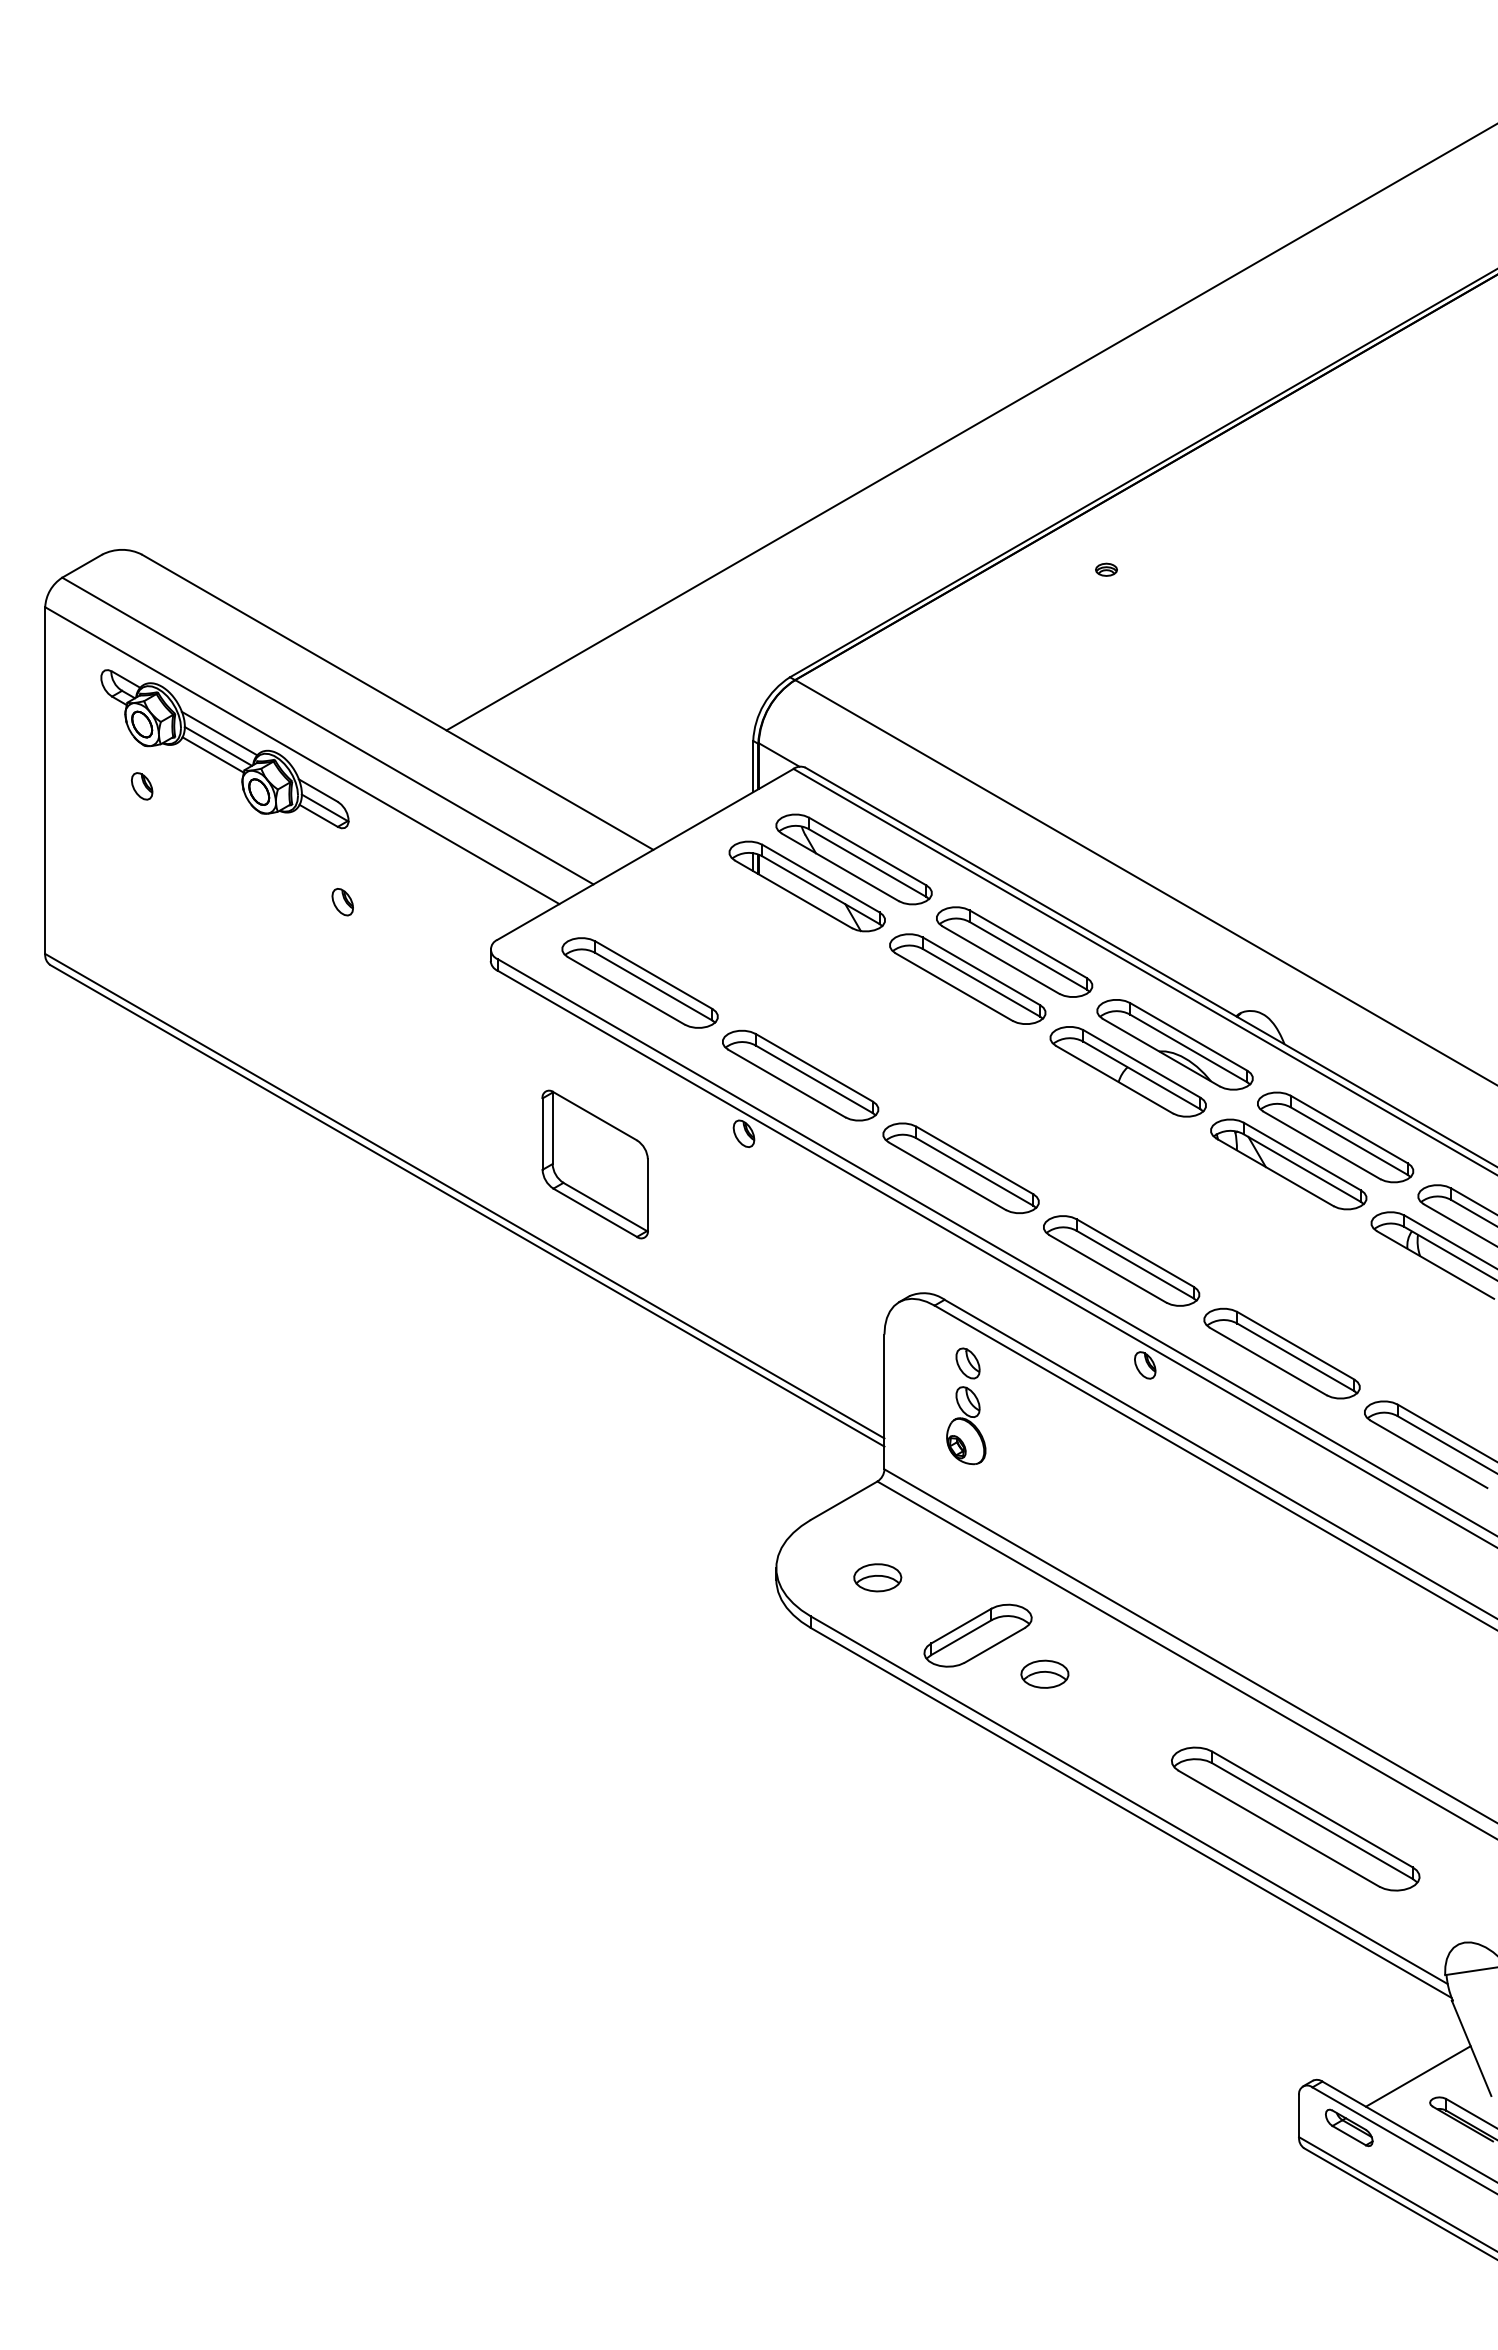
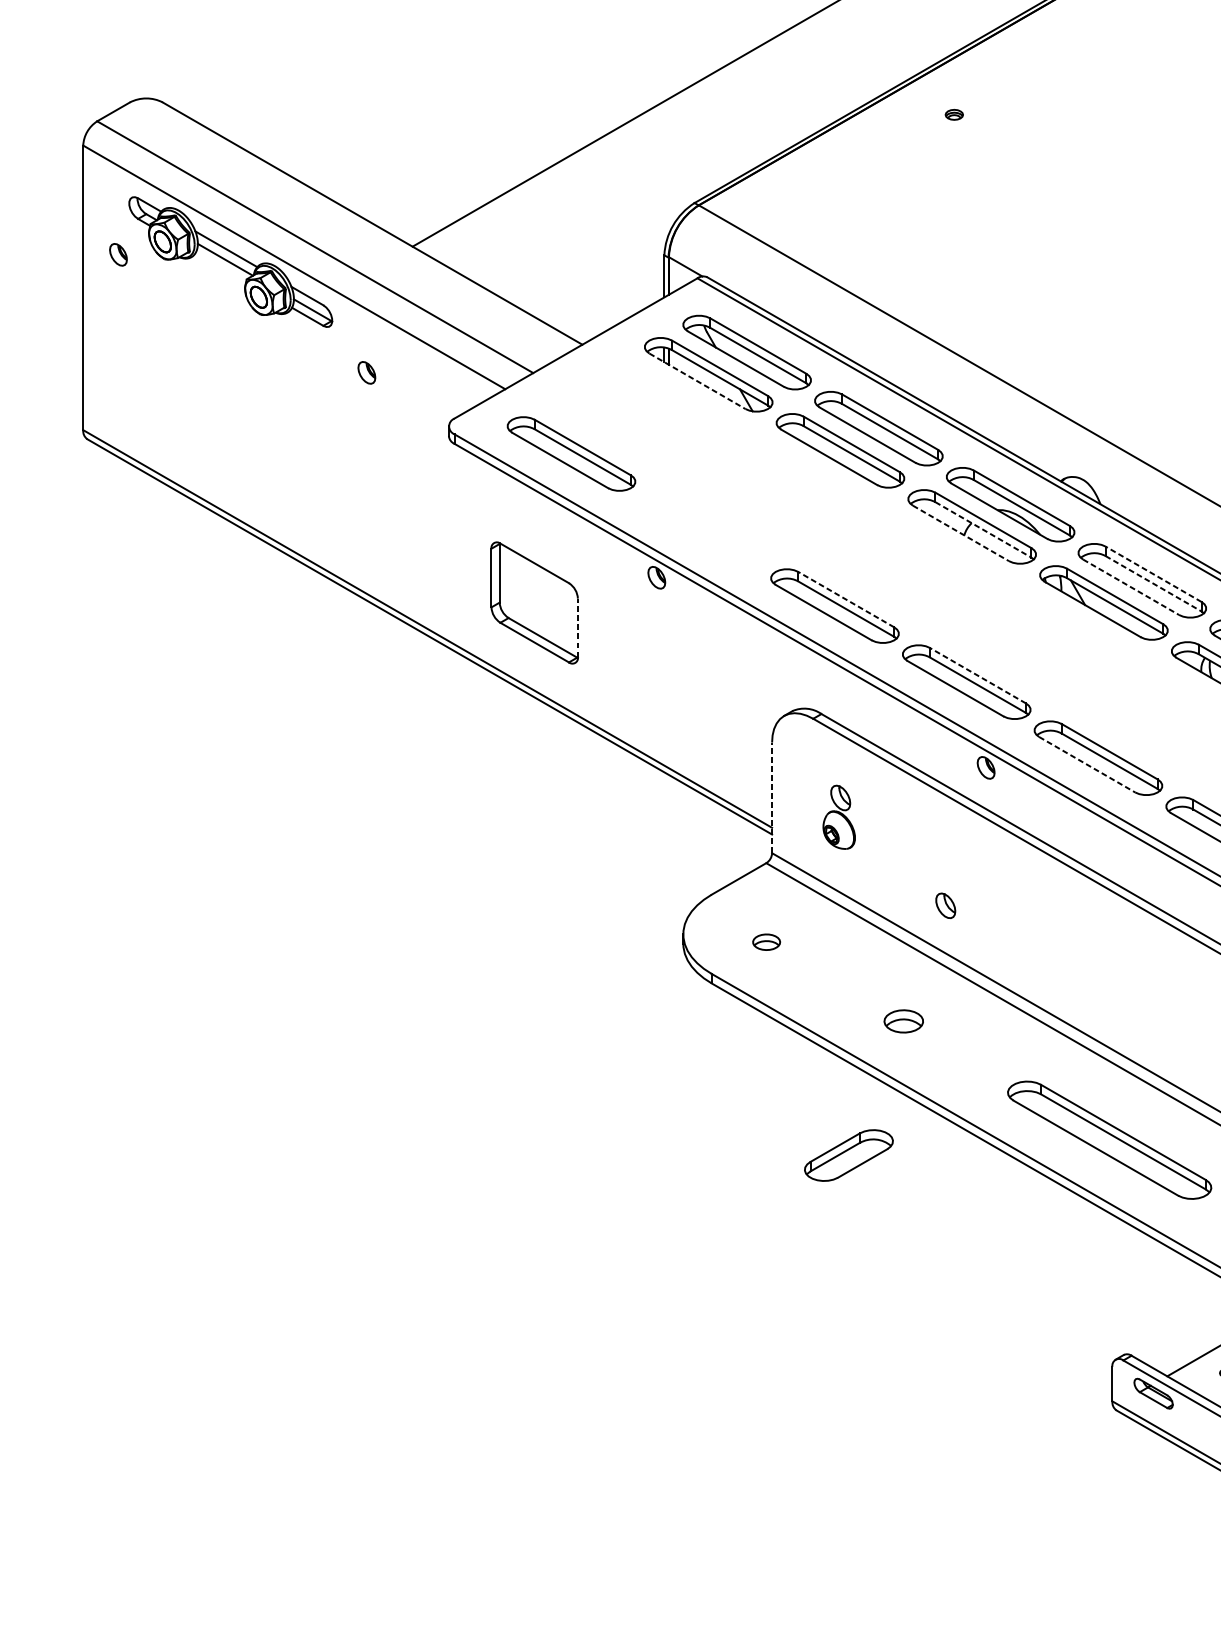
line: (212, 754) -> (220, 266), removed
part: (142, 786) -> (118, 254), moved
line: (793, 894) -> (697, 381), solid -> dashed
part: (342, 902) -> (366, 373), moved
part: (800, 1075) -> (703, 529), removed
line: (1141, 1075) -> (983, 529), solid -> dashed
line: (1114, 1079) -> (960, 533), solid -> dashed
line: (1349, 1129) -> (1153, 574), solid -> dashed
line: (1349, 1141) -> (1153, 584), solid -> dashed
line: (1321, 1145) -> (1130, 587), solid -> dashed
line: (974, 1160) -> (845, 599), solid -> dashed
line: (647, 1194) -> (577, 627), solid -> dashed
line: (1135, 1253) -> (978, 676), solid -> dashed
line: (1268, 1361) -> (1087, 764), solid -> dashed
part: (967, 1363) -> (945, 905), moved
line: (884, 1401) -> (772, 797), solid -> dashed
part: (877, 1577) -> (766, 941), size x0.7
part: (977, 1635) -> (848, 1155), moved

